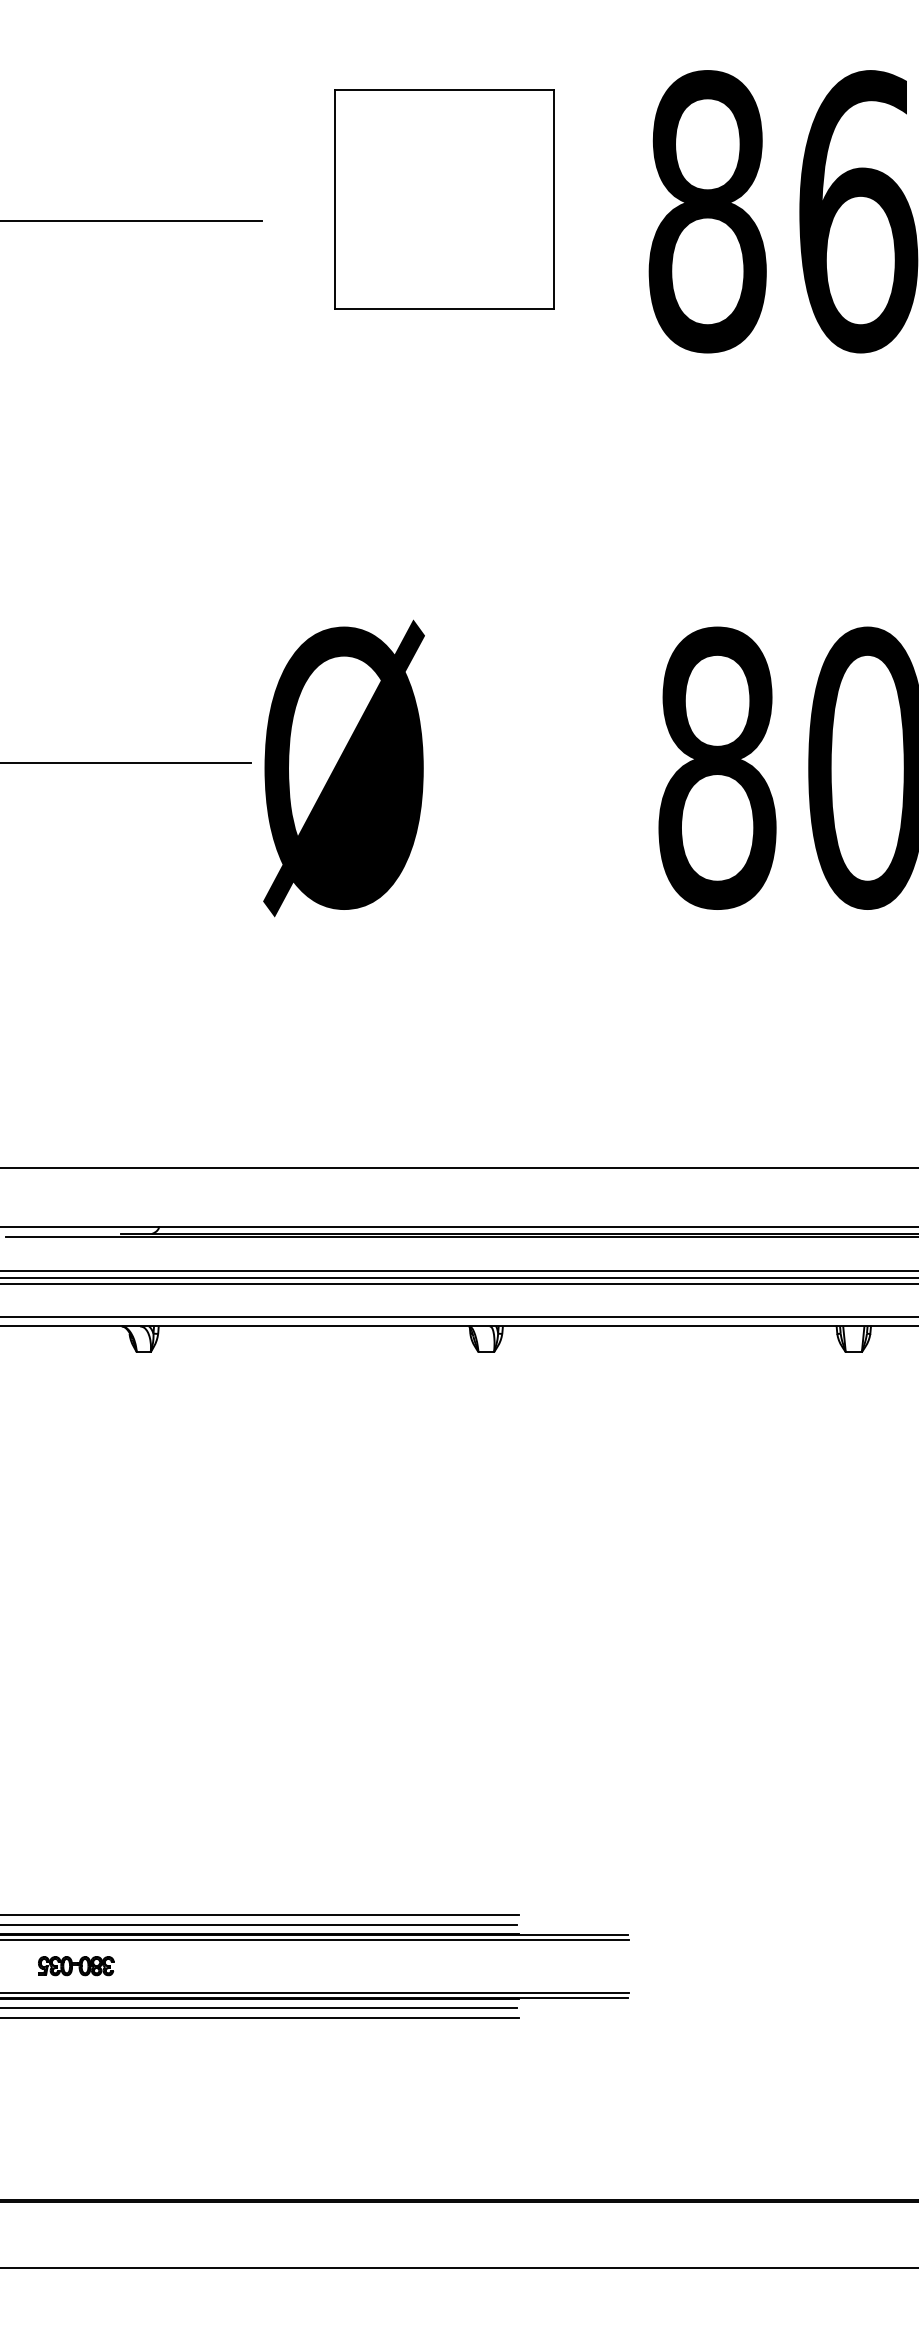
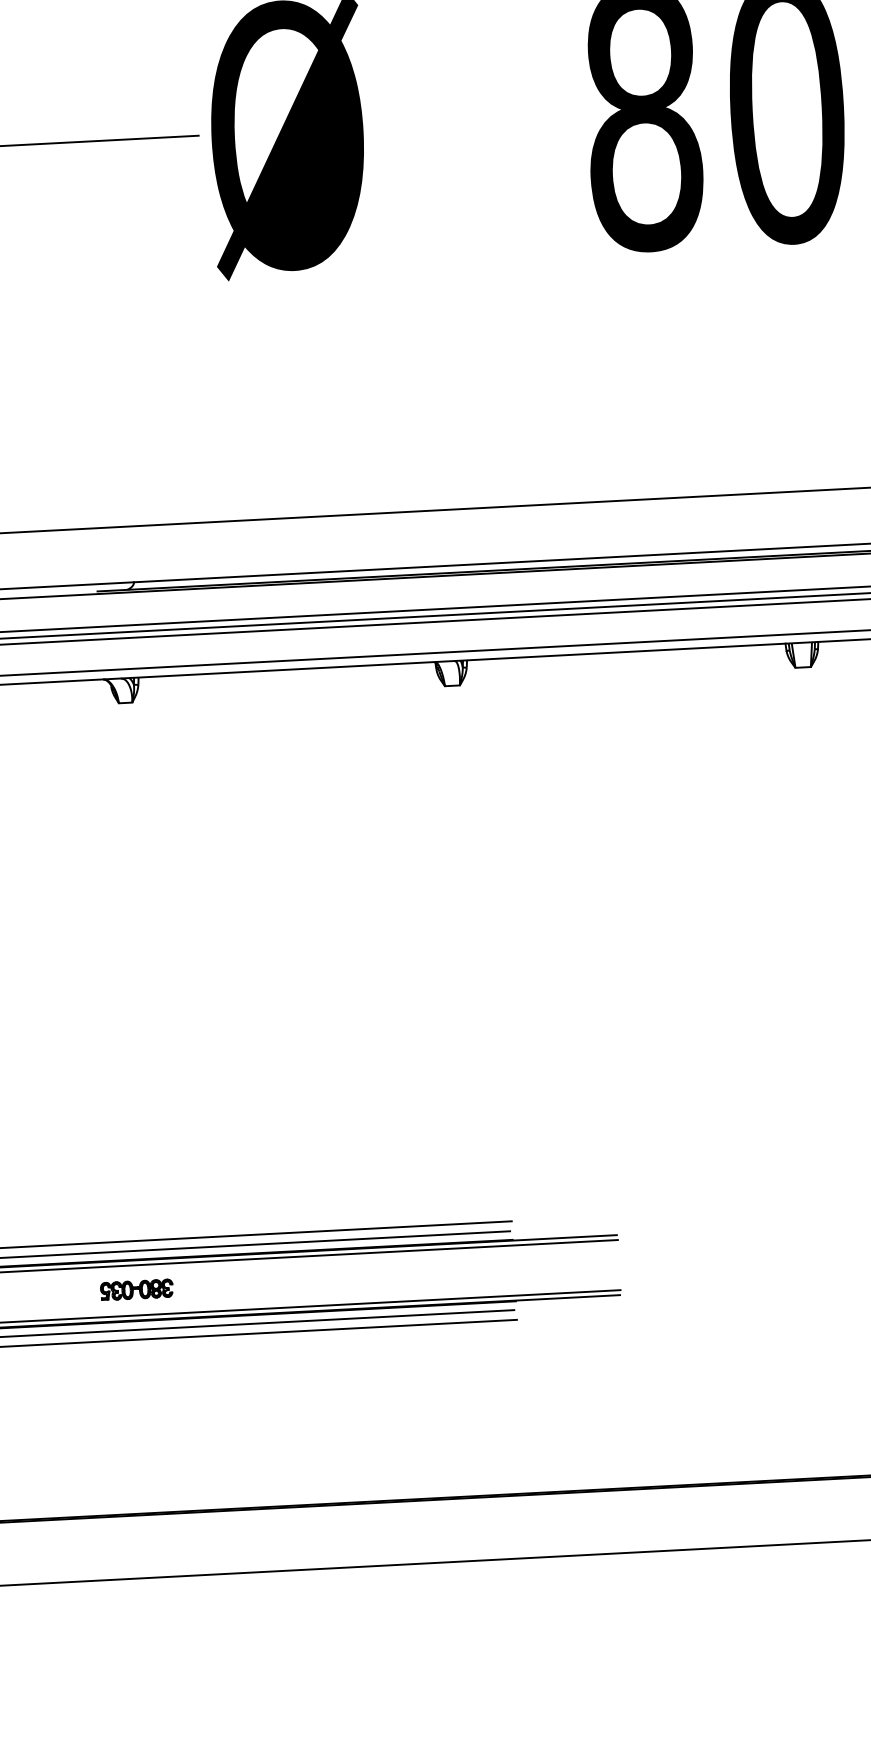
part: (76, 1966) -> (136, 1290), moved

